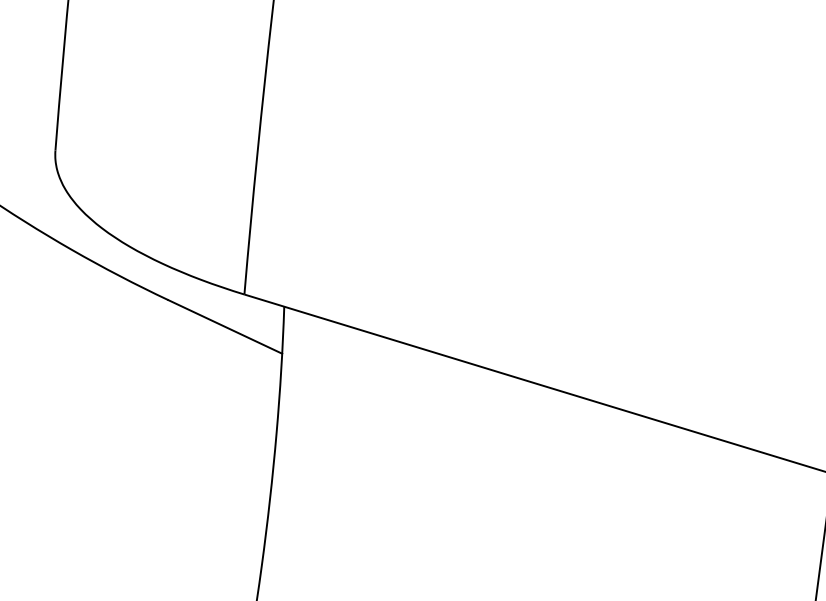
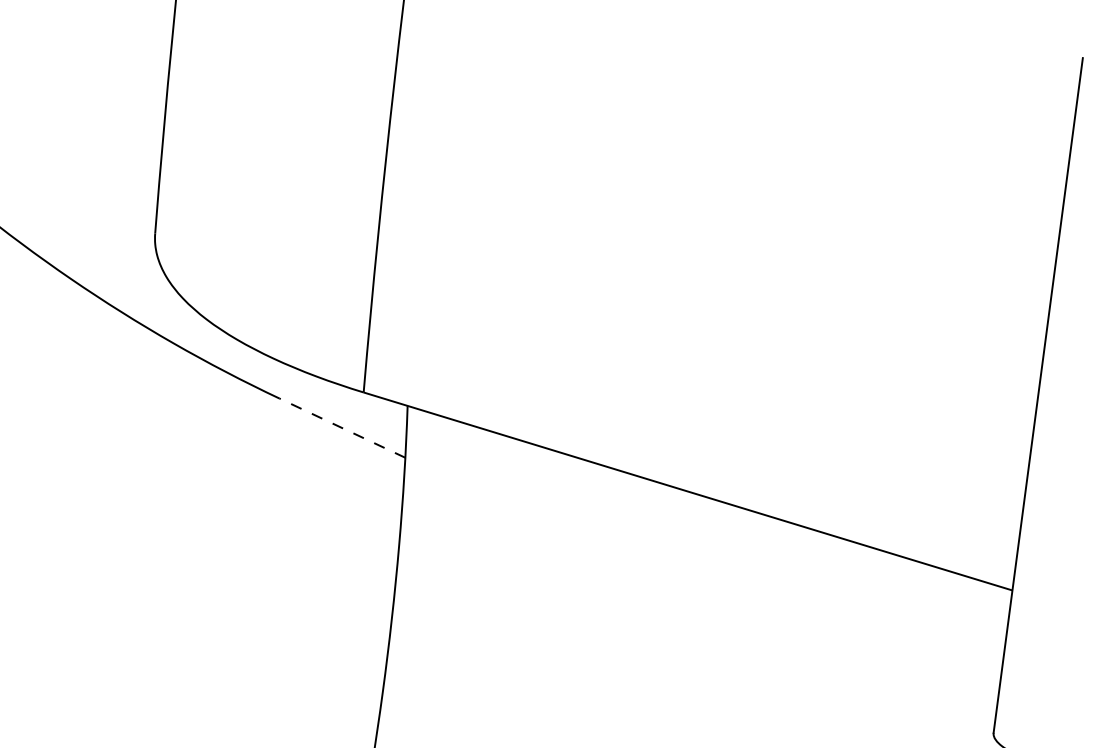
line: (225, 327) -> (342, 428), solid -> dashed

